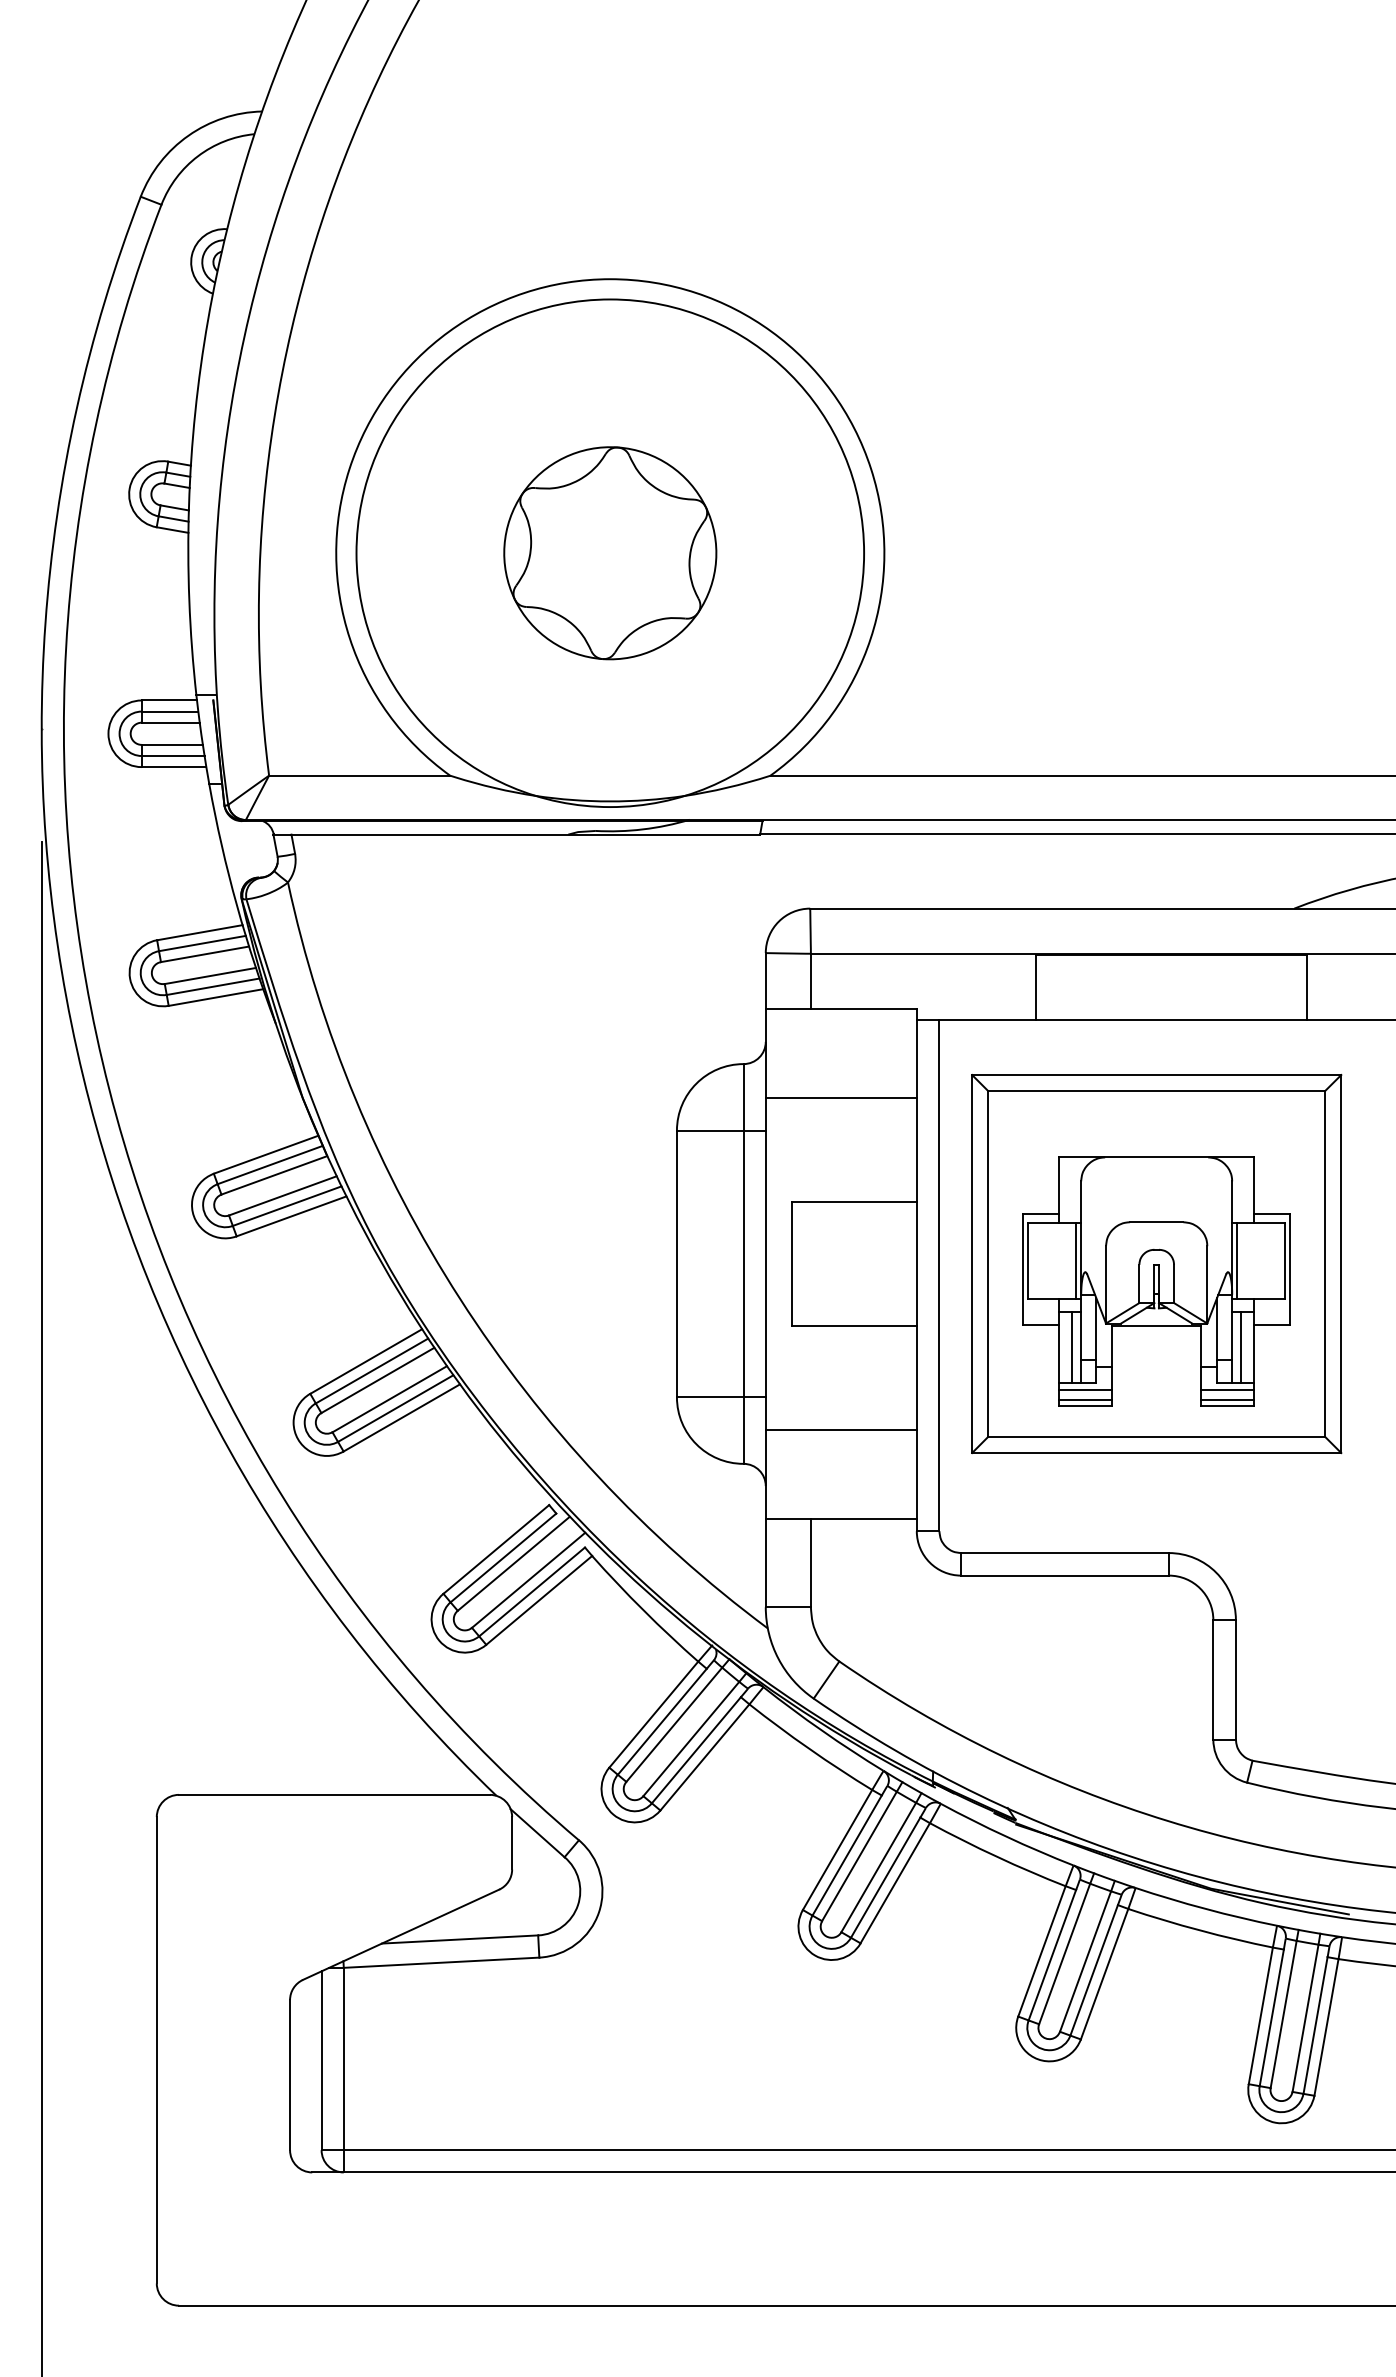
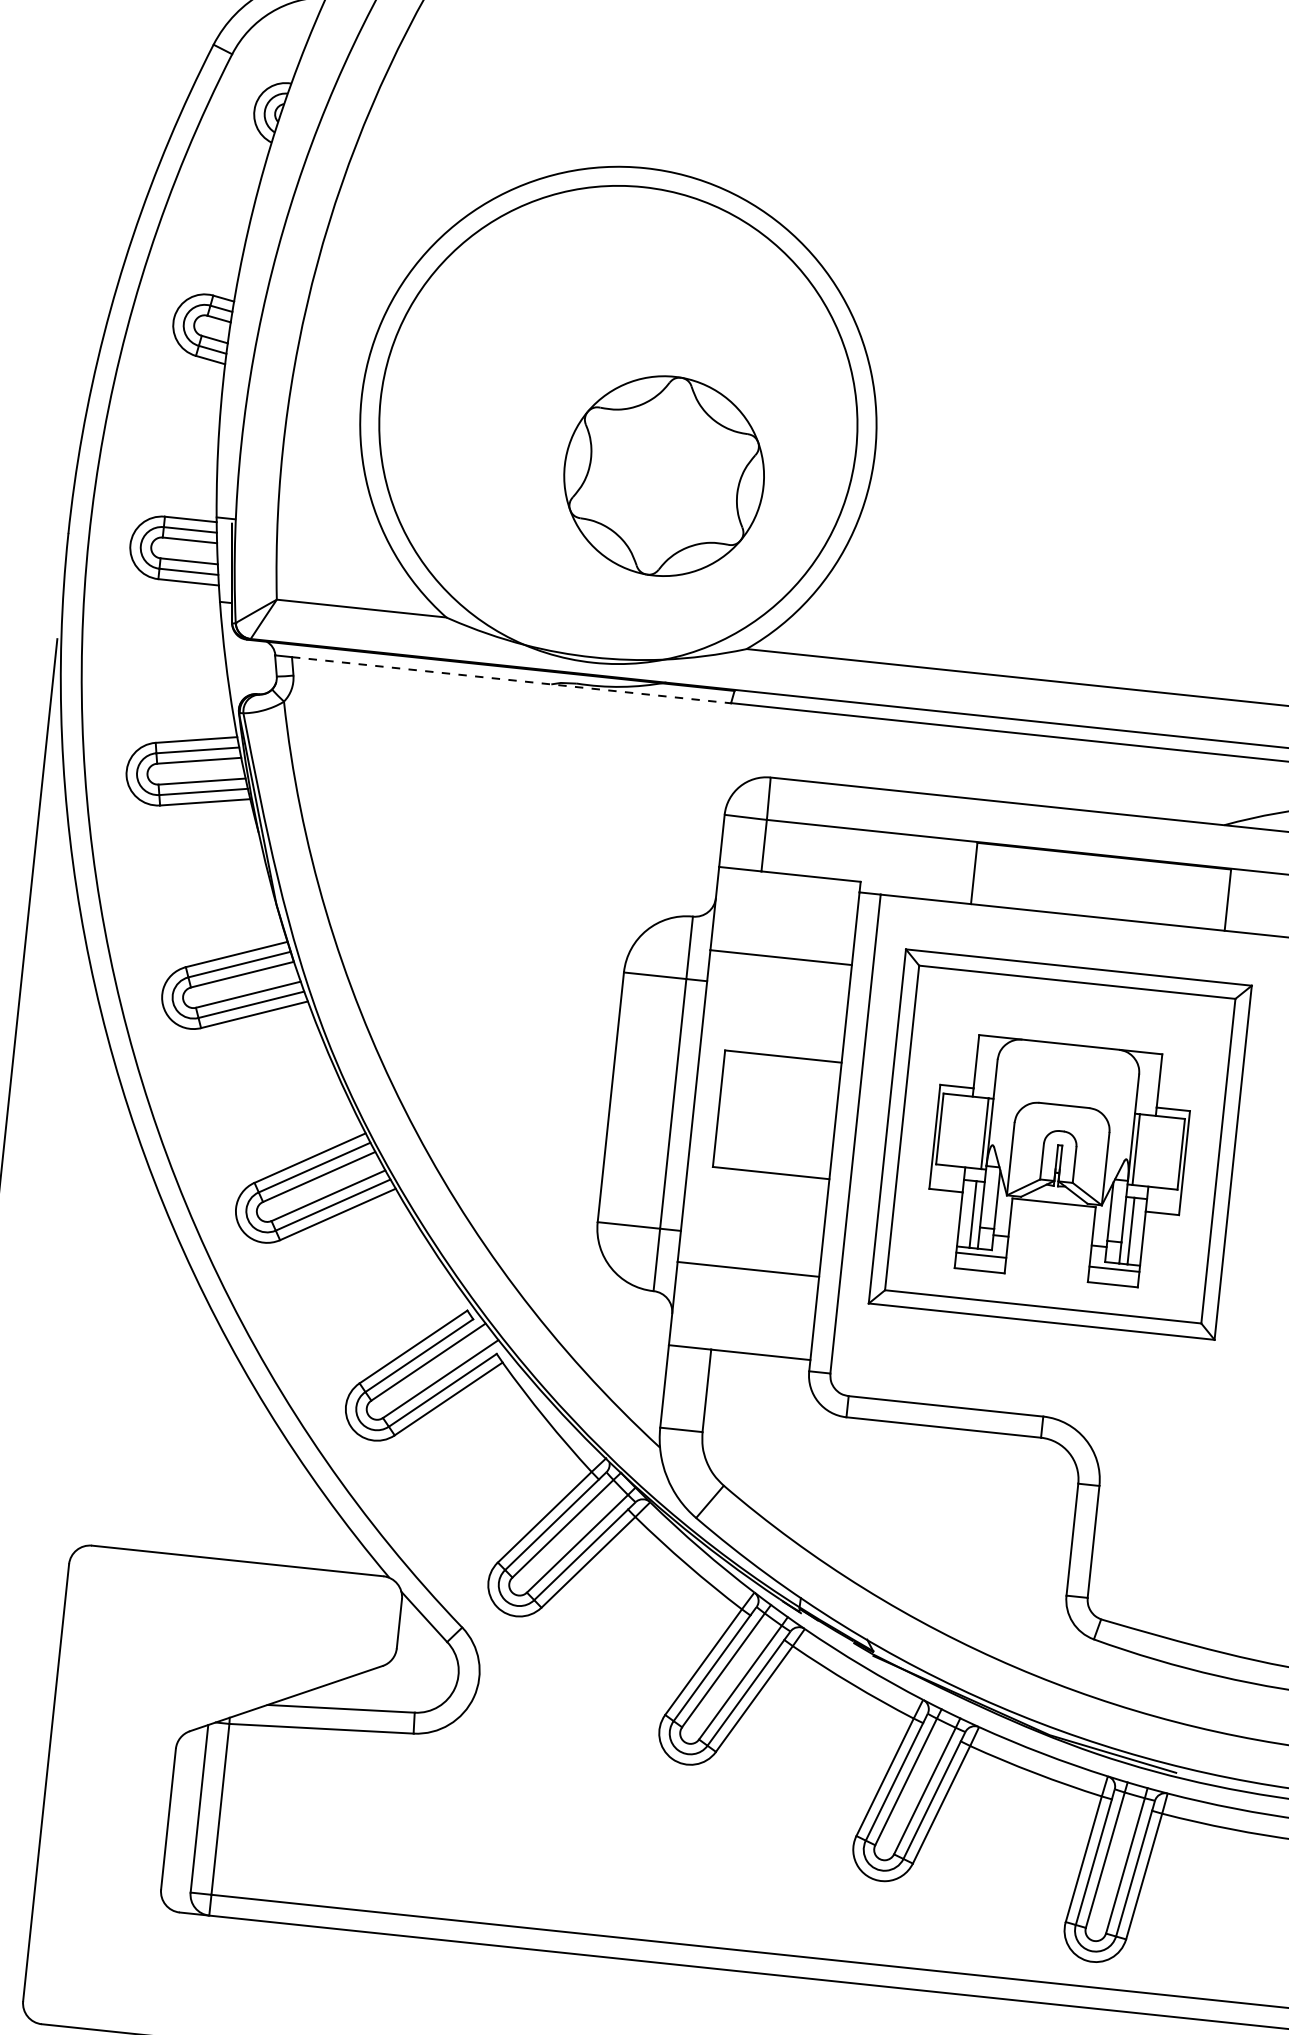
part: (610, 553) -> (664, 476), moved
line: (526, 834) -> (512, 680), solid -> dashed
line: (1085, 1400) -> (980, 1265), removed
line: (1227, 1400) -> (1113, 1279), removed

